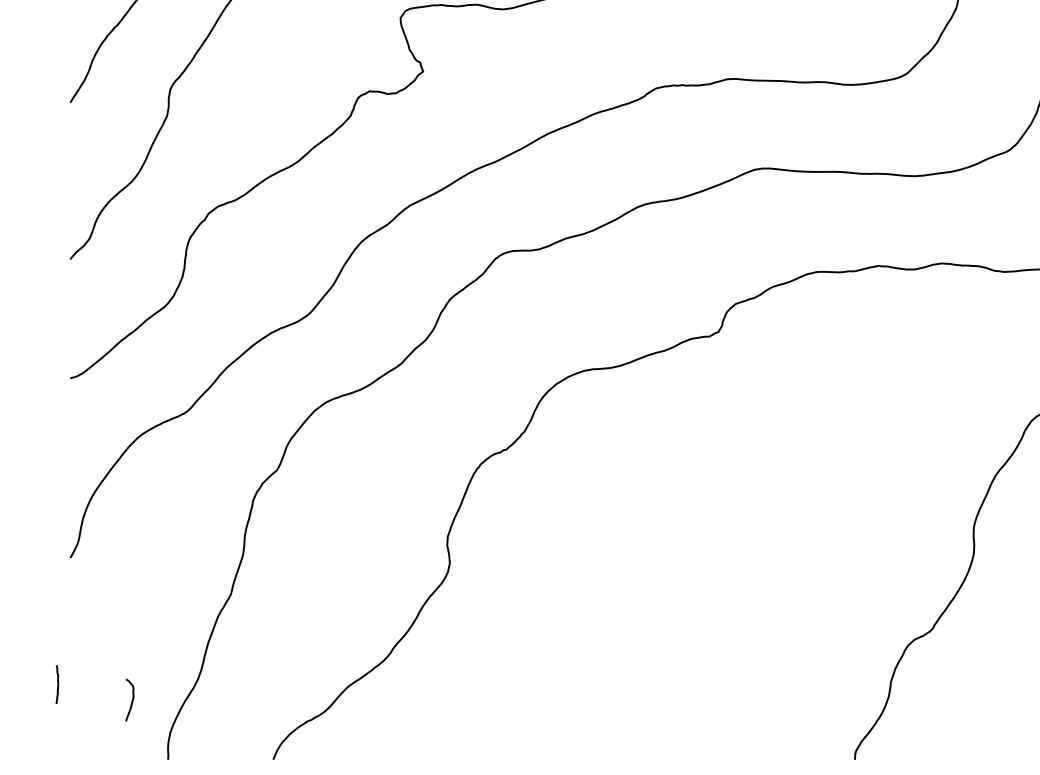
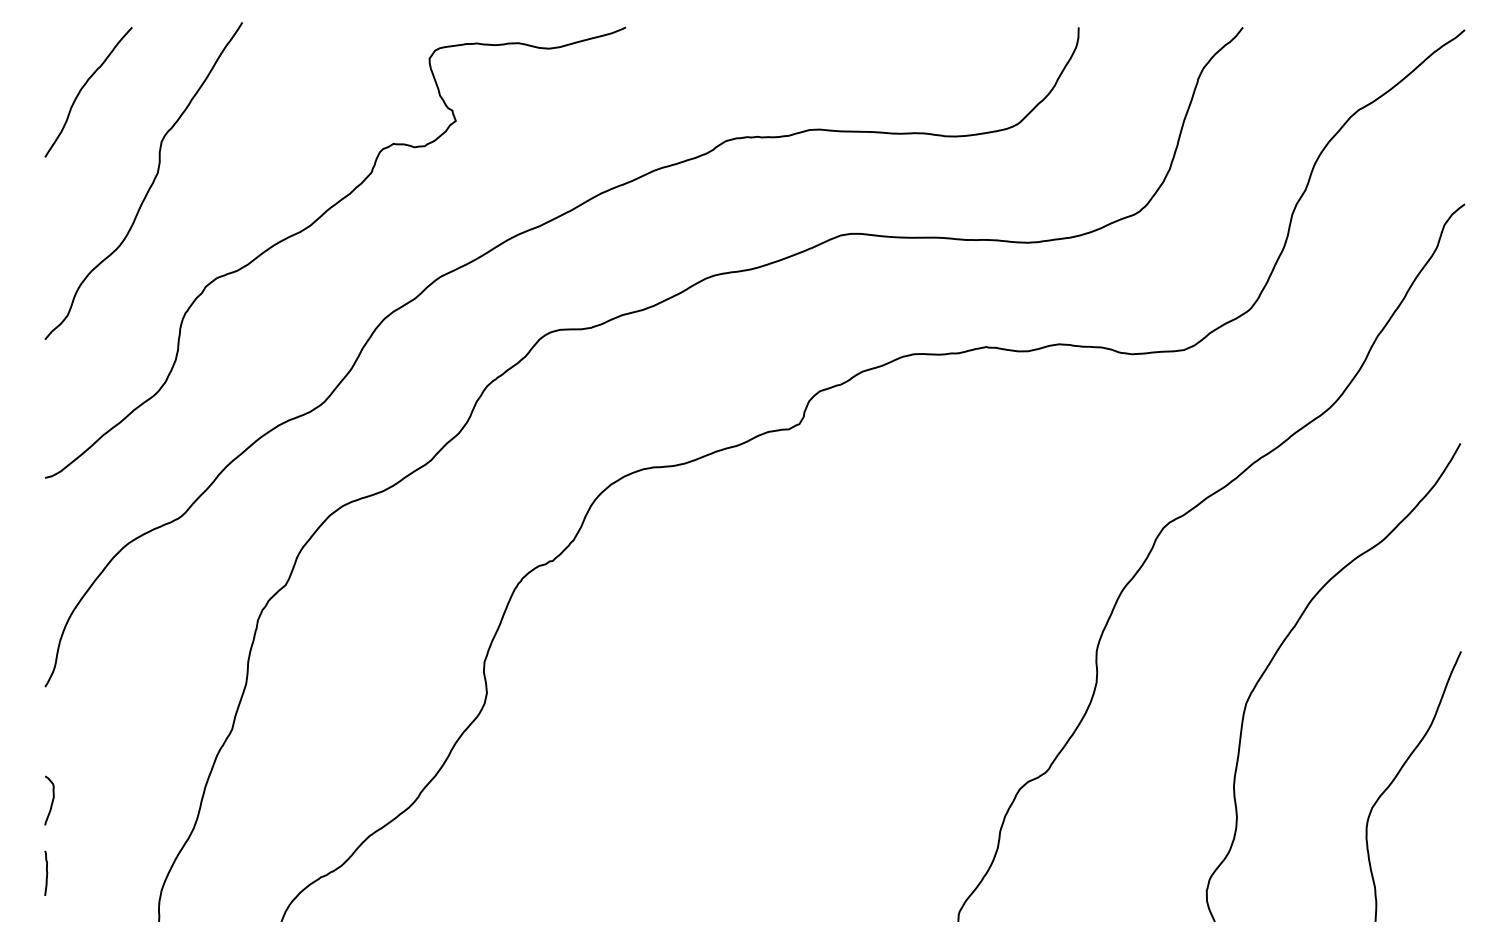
curve: (57, 683) -> (46, 872), moved
curve: (131, 701) -> (51, 801), moved

